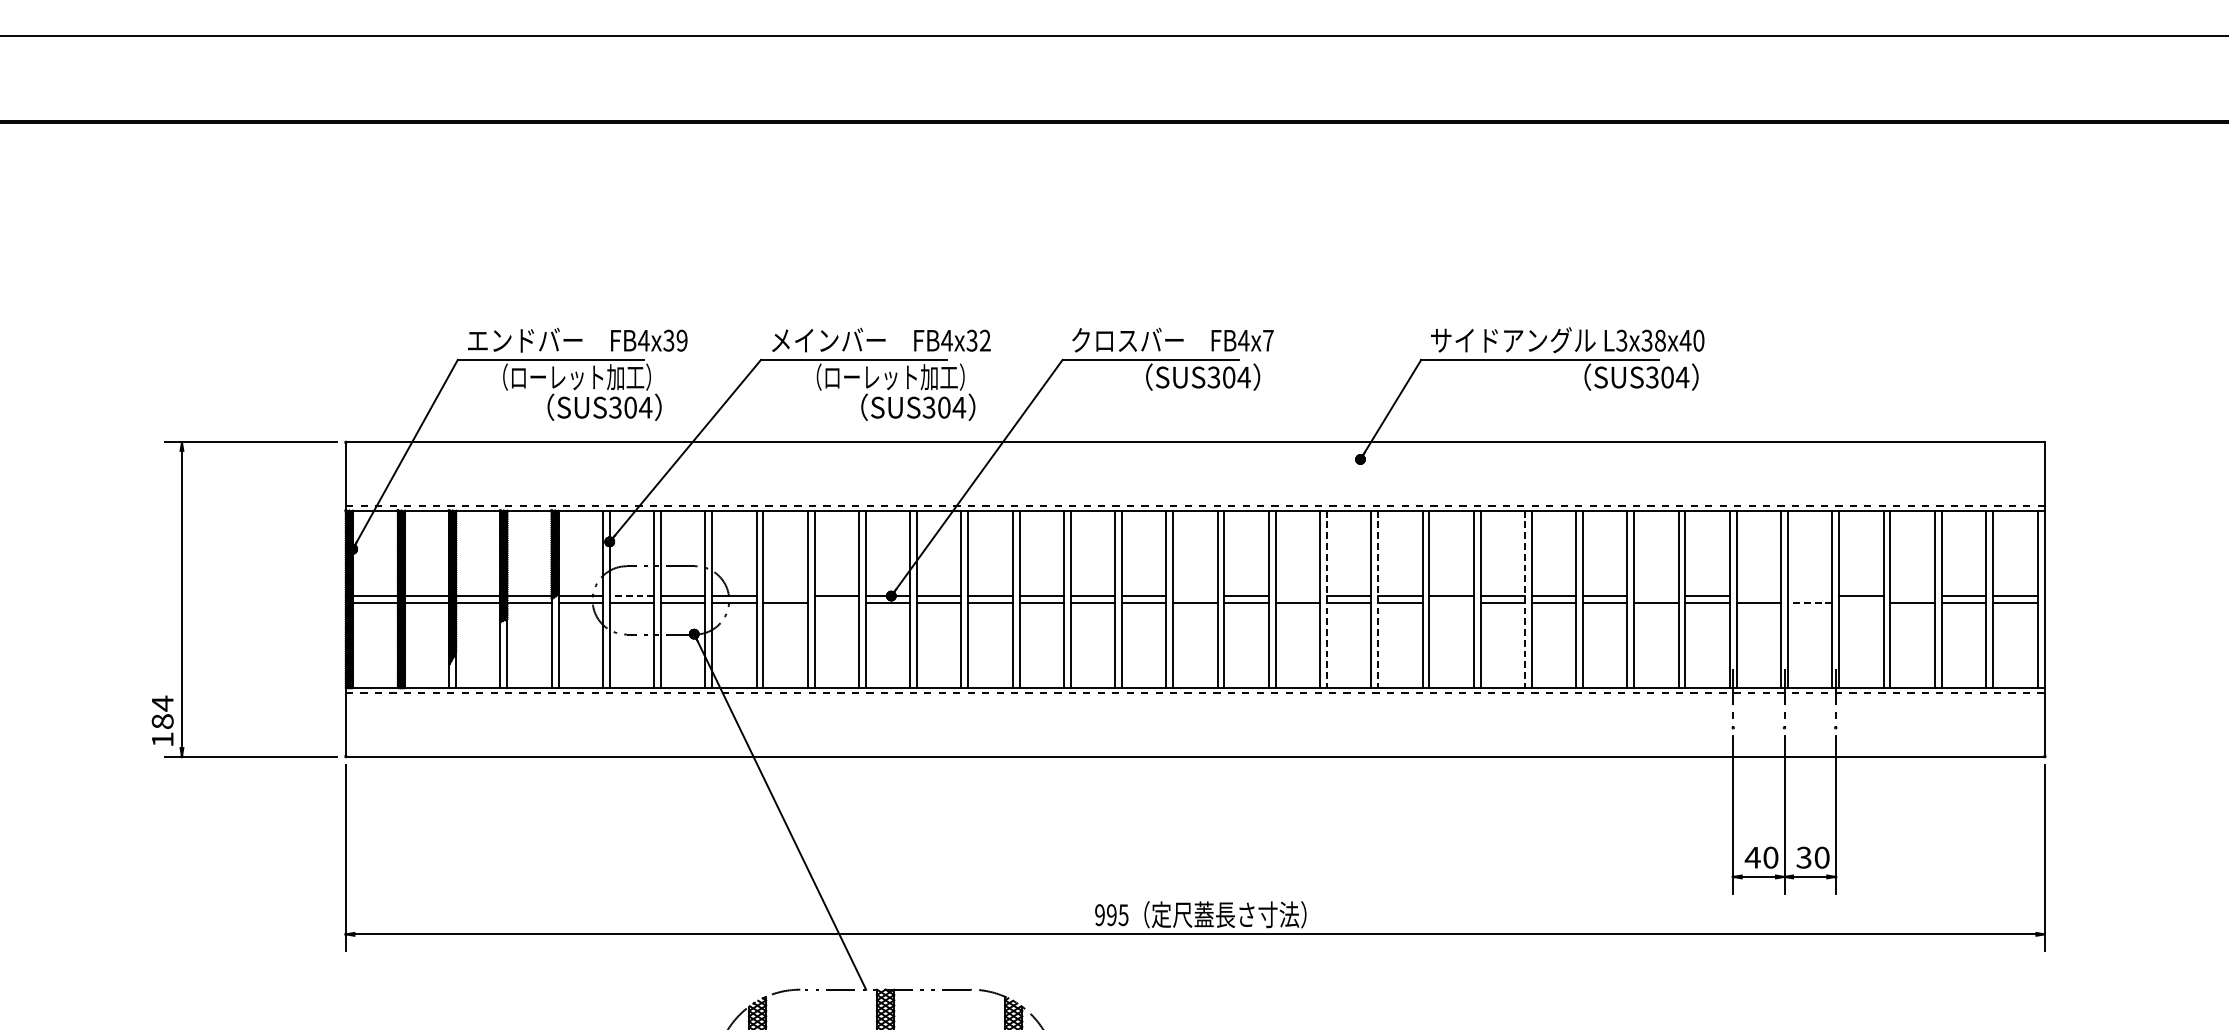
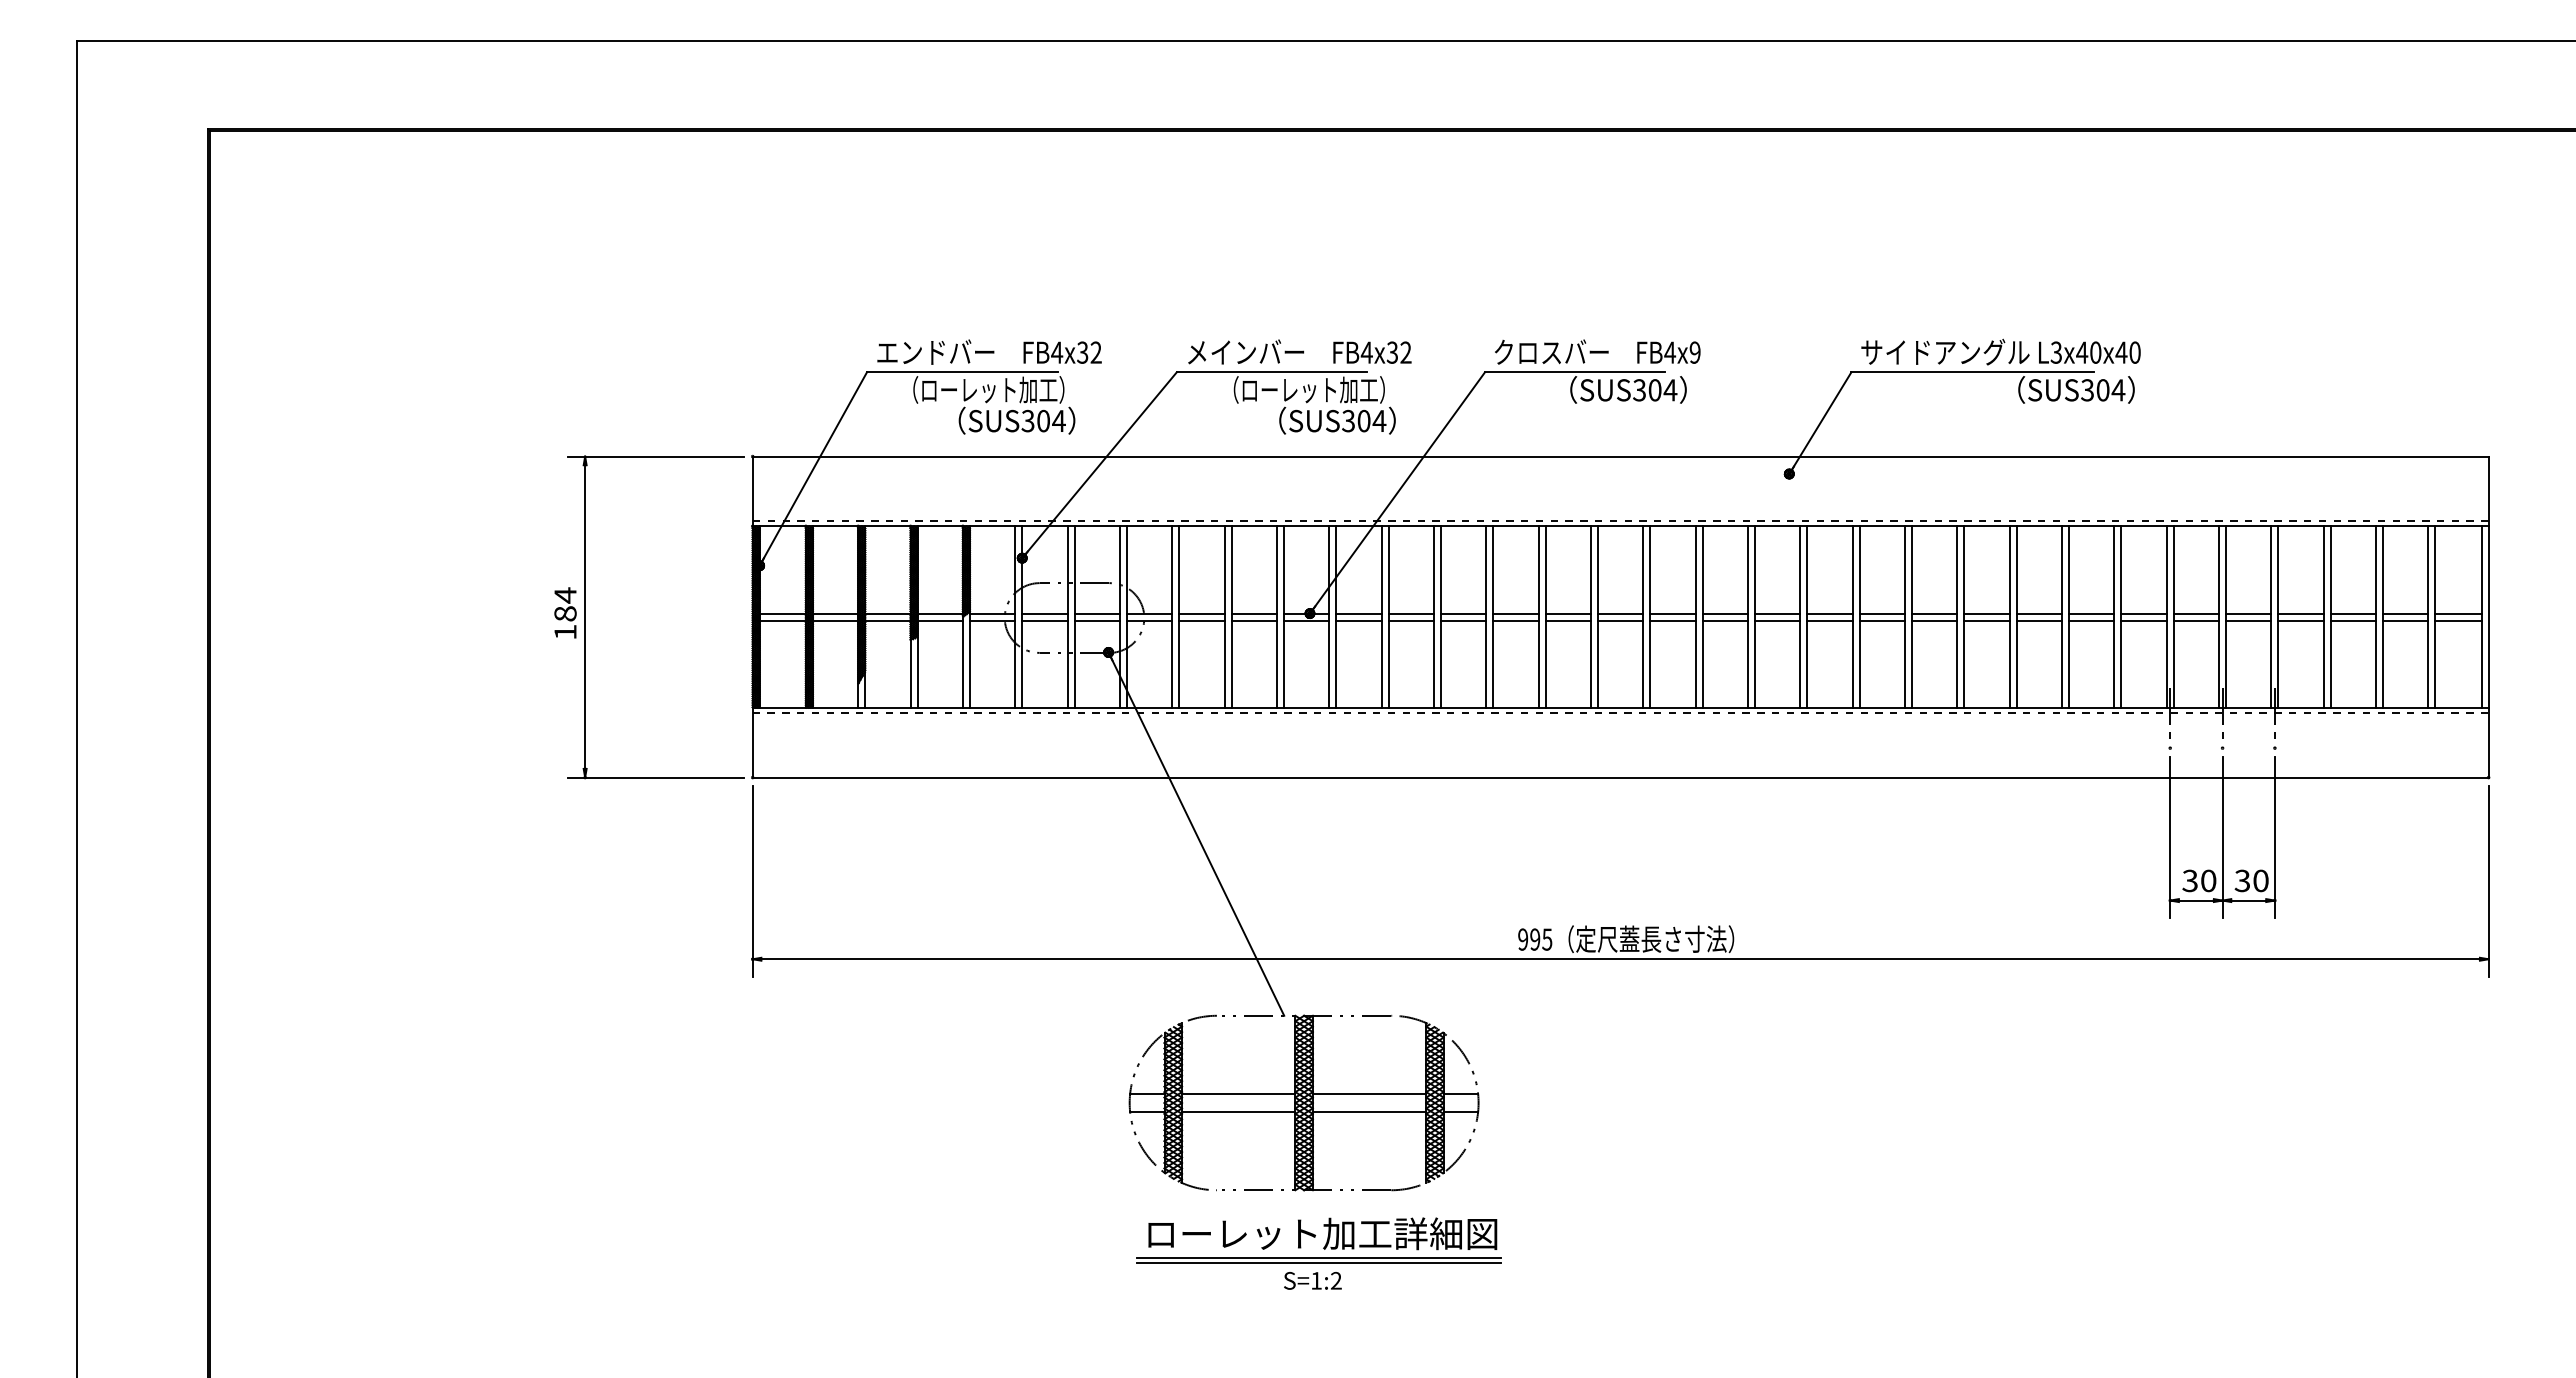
text: (681, 340) -> (1095, 352), FB4x39 -> FB4x32
text: (1267, 340) -> (1694, 352), FB4x7 -> FB4x9
text: (1653, 340) -> (2088, 352), L3x38x40 -> L3x40x40
line: (631, 595) -> (1044, 613), dashed -> solid
line: (785, 595) -> (1201, 613), added
line: (1195, 595) -> (1620, 613), added
line: (1298, 595) -> (1725, 613), added
line: (1656, 595) -> (2091, 613), added
line: (1758, 595) -> (2196, 613), added
line: (1809, 595) -> (2248, 613), added
line: (1912, 595) -> (2353, 613), added
line: (1327, 599) -> (1755, 617), dashed -> solid
line: (1378, 599) -> (1807, 617), dashed -> solid
line: (1525, 599) -> (1957, 617), dashed -> solid
line: (836, 602) -> (1253, 620), added
line: (1451, 602) -> (1882, 620), added
line: (1809, 602) -> (2248, 620), dashed -> solid
line: (1860, 602) -> (2300, 620), added
text: (162, 720) -> (565, 612), moved
text: (1752, 857) -> (2189, 880), 40 -> 30

